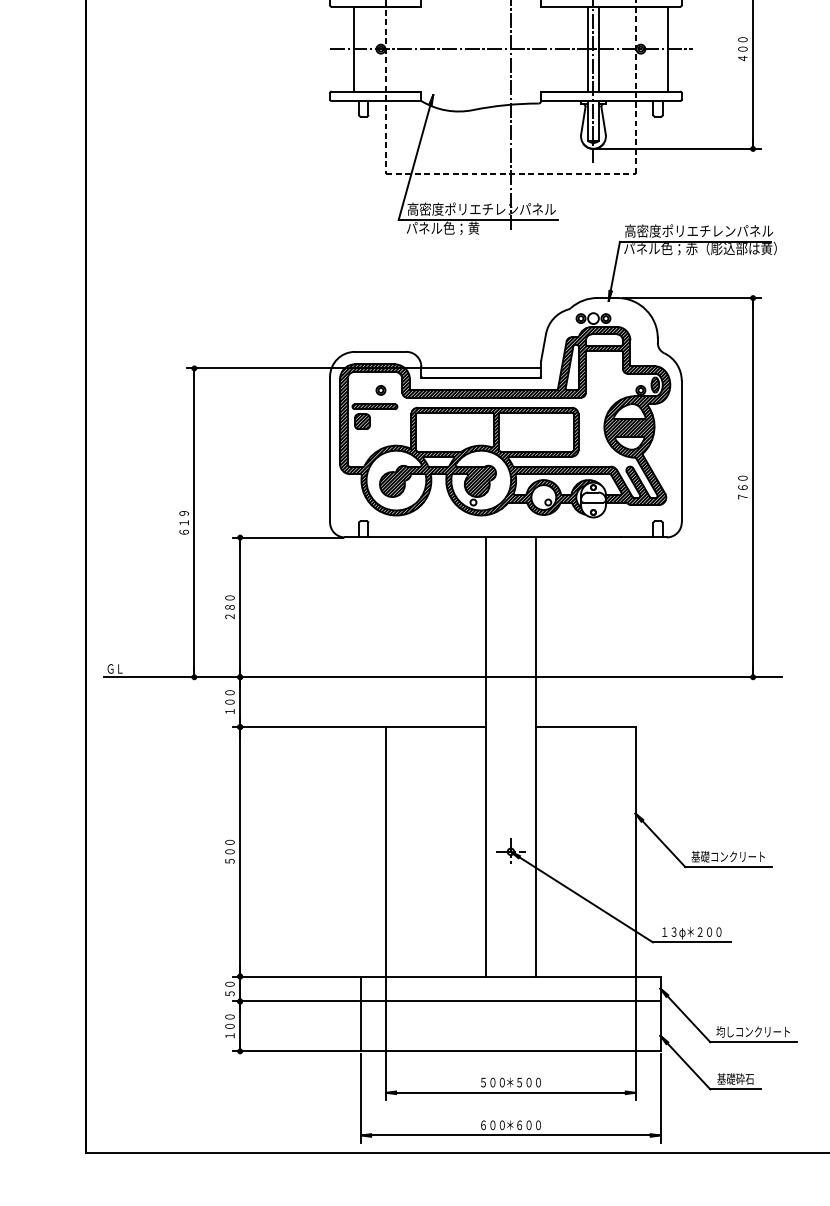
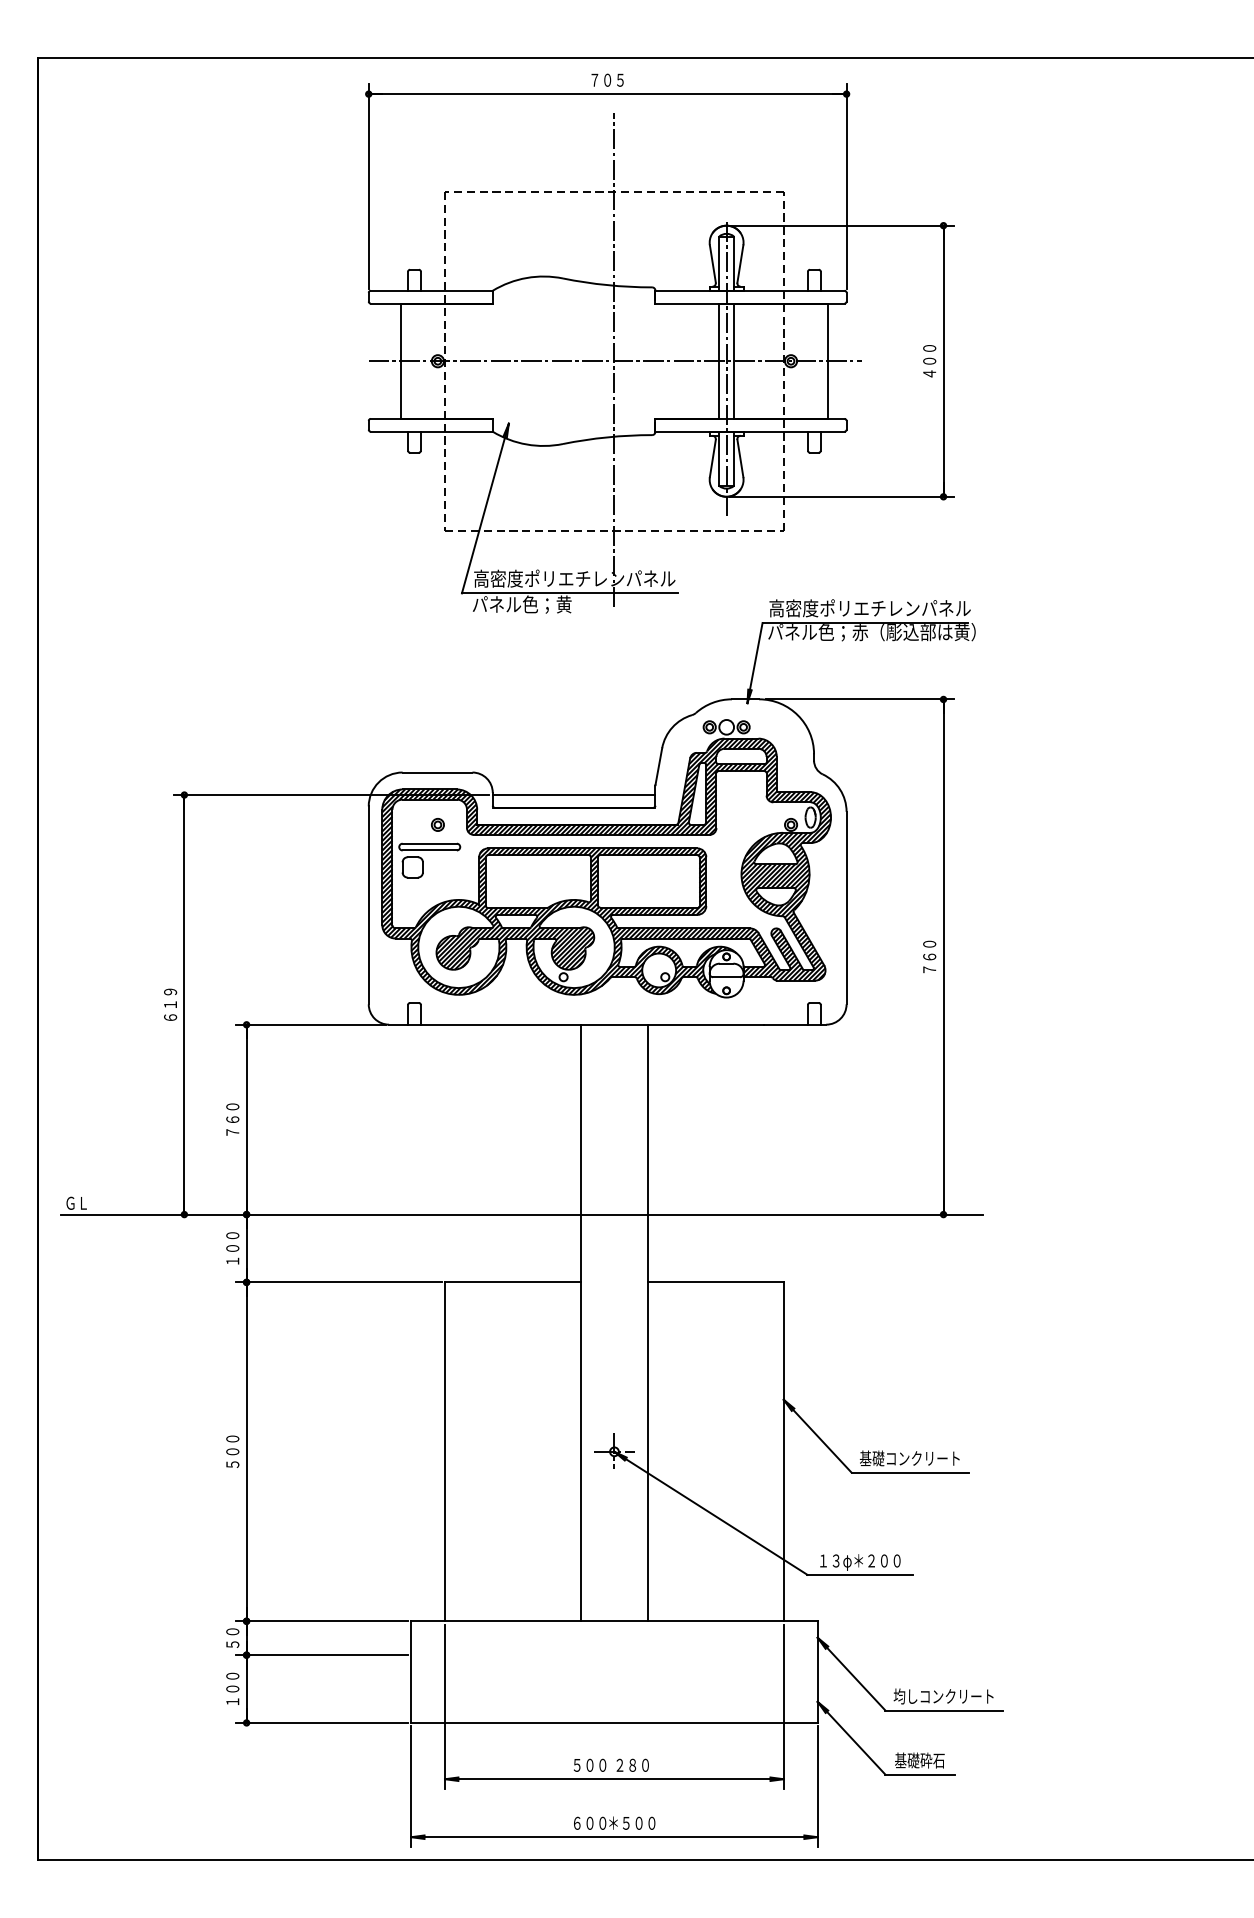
hatch: (655, 384) -> (810, 817), removed
hatch: (374, 406) -> (429, 846), removed
hatch: (362, 421) -> (412, 867), removed
text: (229, 611) -> (232, 1125), ２８０ -> ７６０
line: (510, 1001) -> (614, 1655), removed
text: (524, 1081) -> (632, 1764), ＊５００ -> ２８０
text: (519, 1124) -> (626, 1822), ＊６００ -> ＊５００

